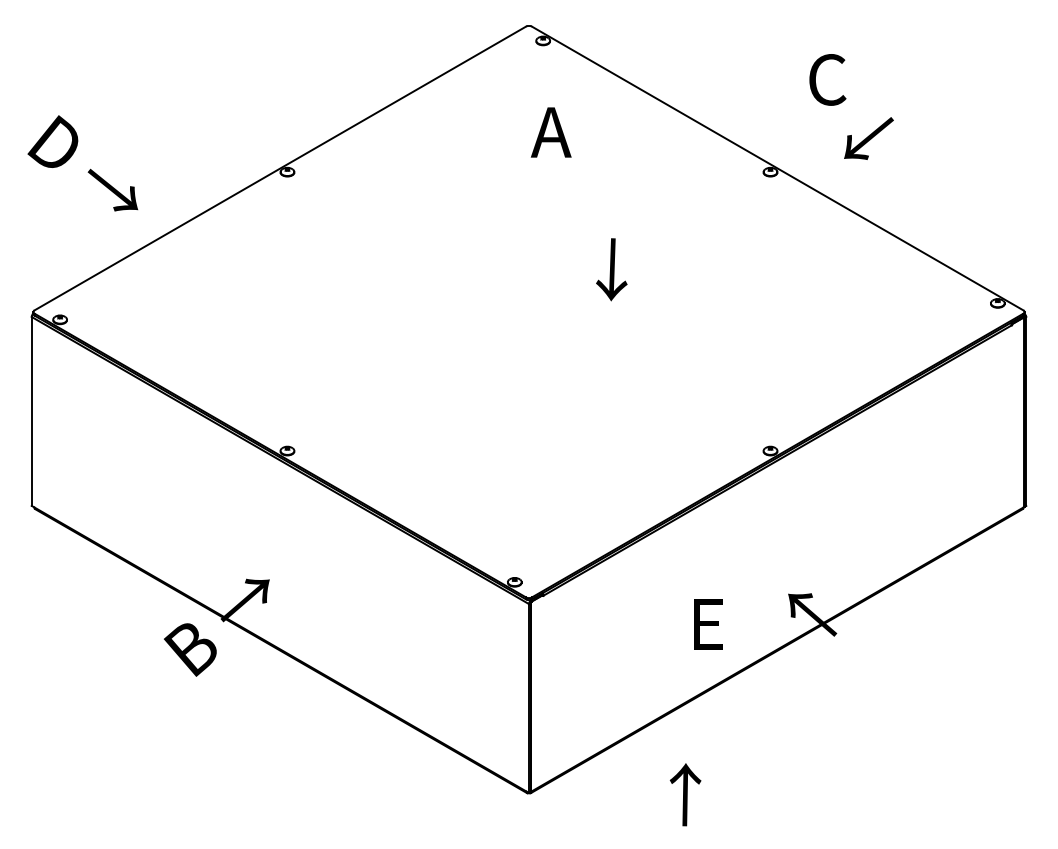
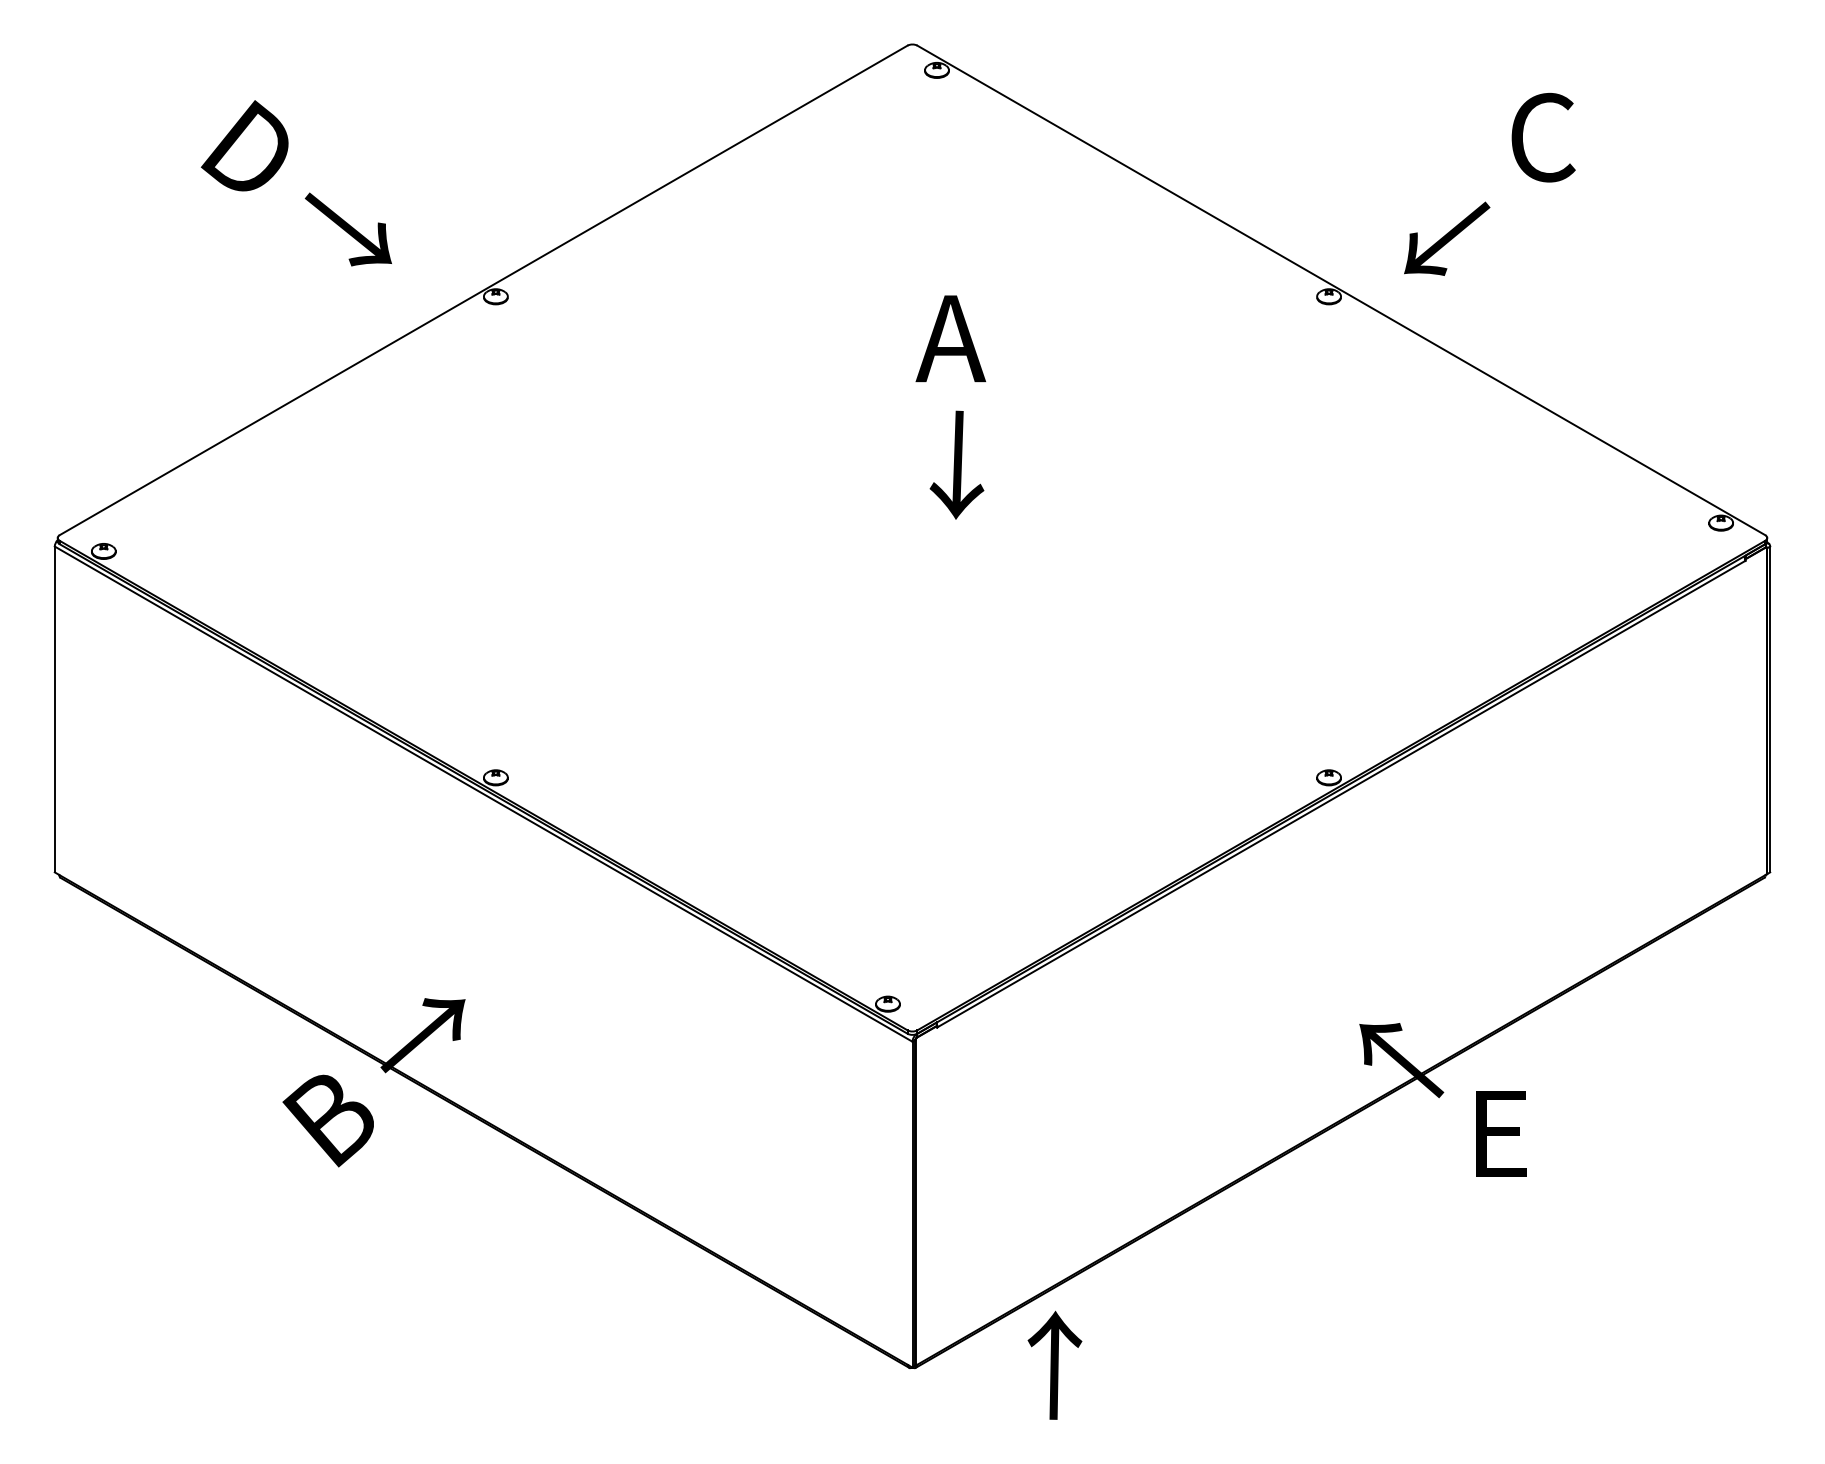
text: (827, 79) -> (1542, 136), moved
text: (550, 132) -> (949, 338), moved
text: (868, 138) -> (1446, 238), moved
text: (82, 163) -> (295, 183), moved
text: (611, 269) -> (956, 464), moved
text: (708, 624) -> (1501, 1133), moved
text: (685, 794) -> (1054, 1365), moved

